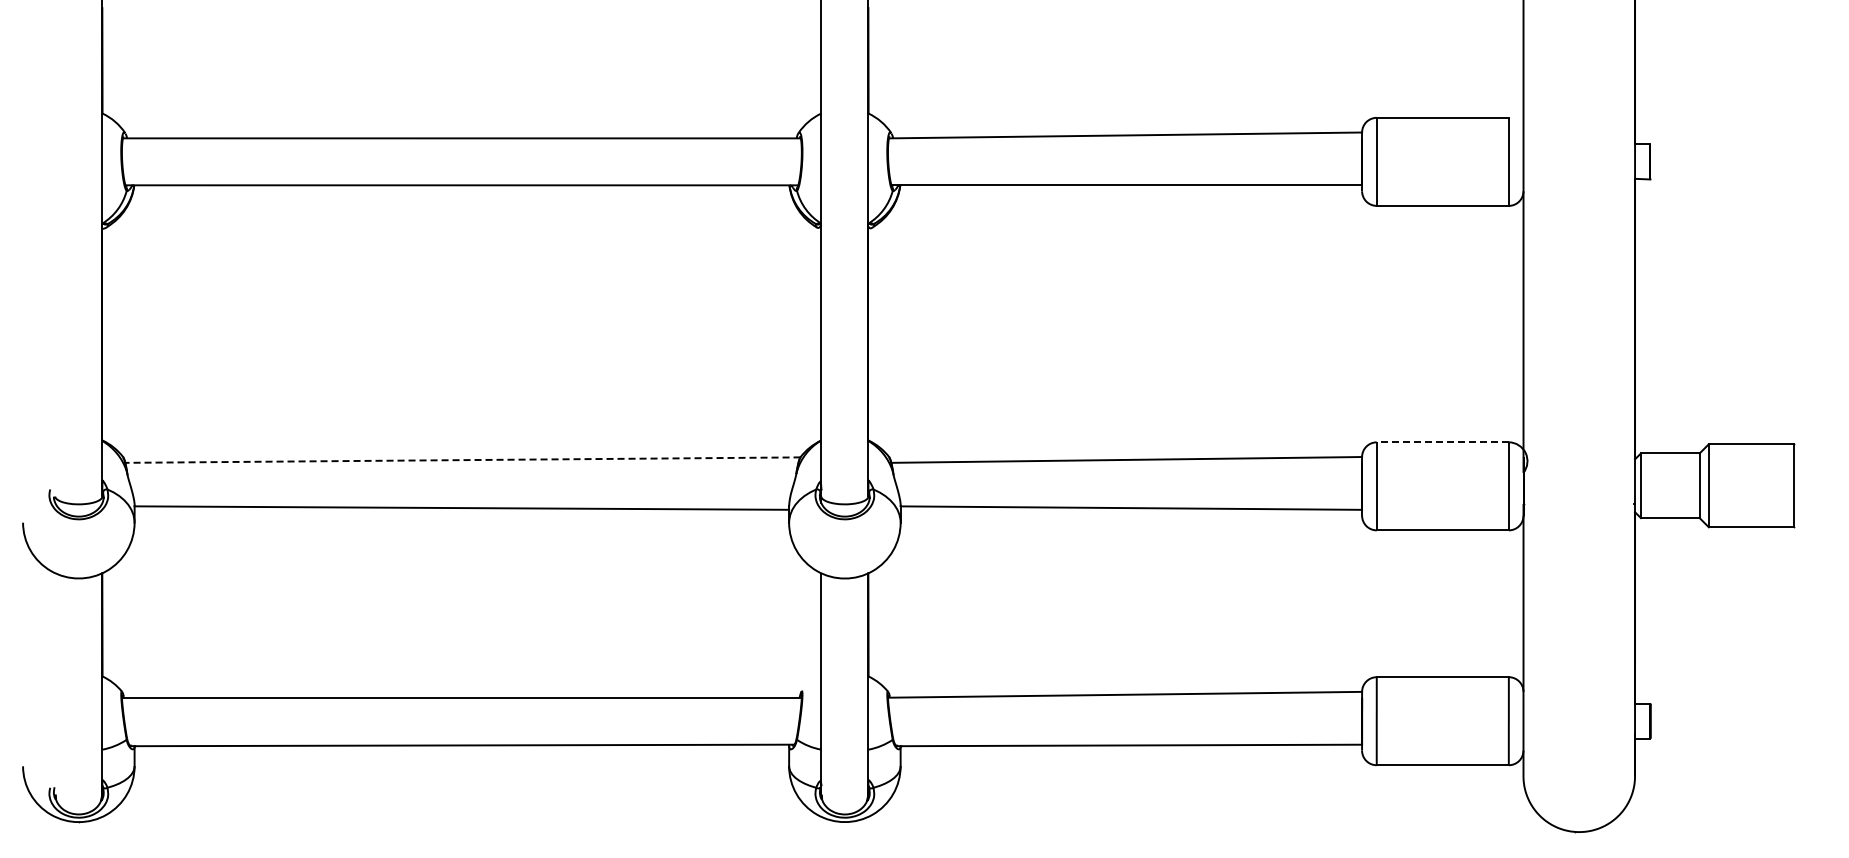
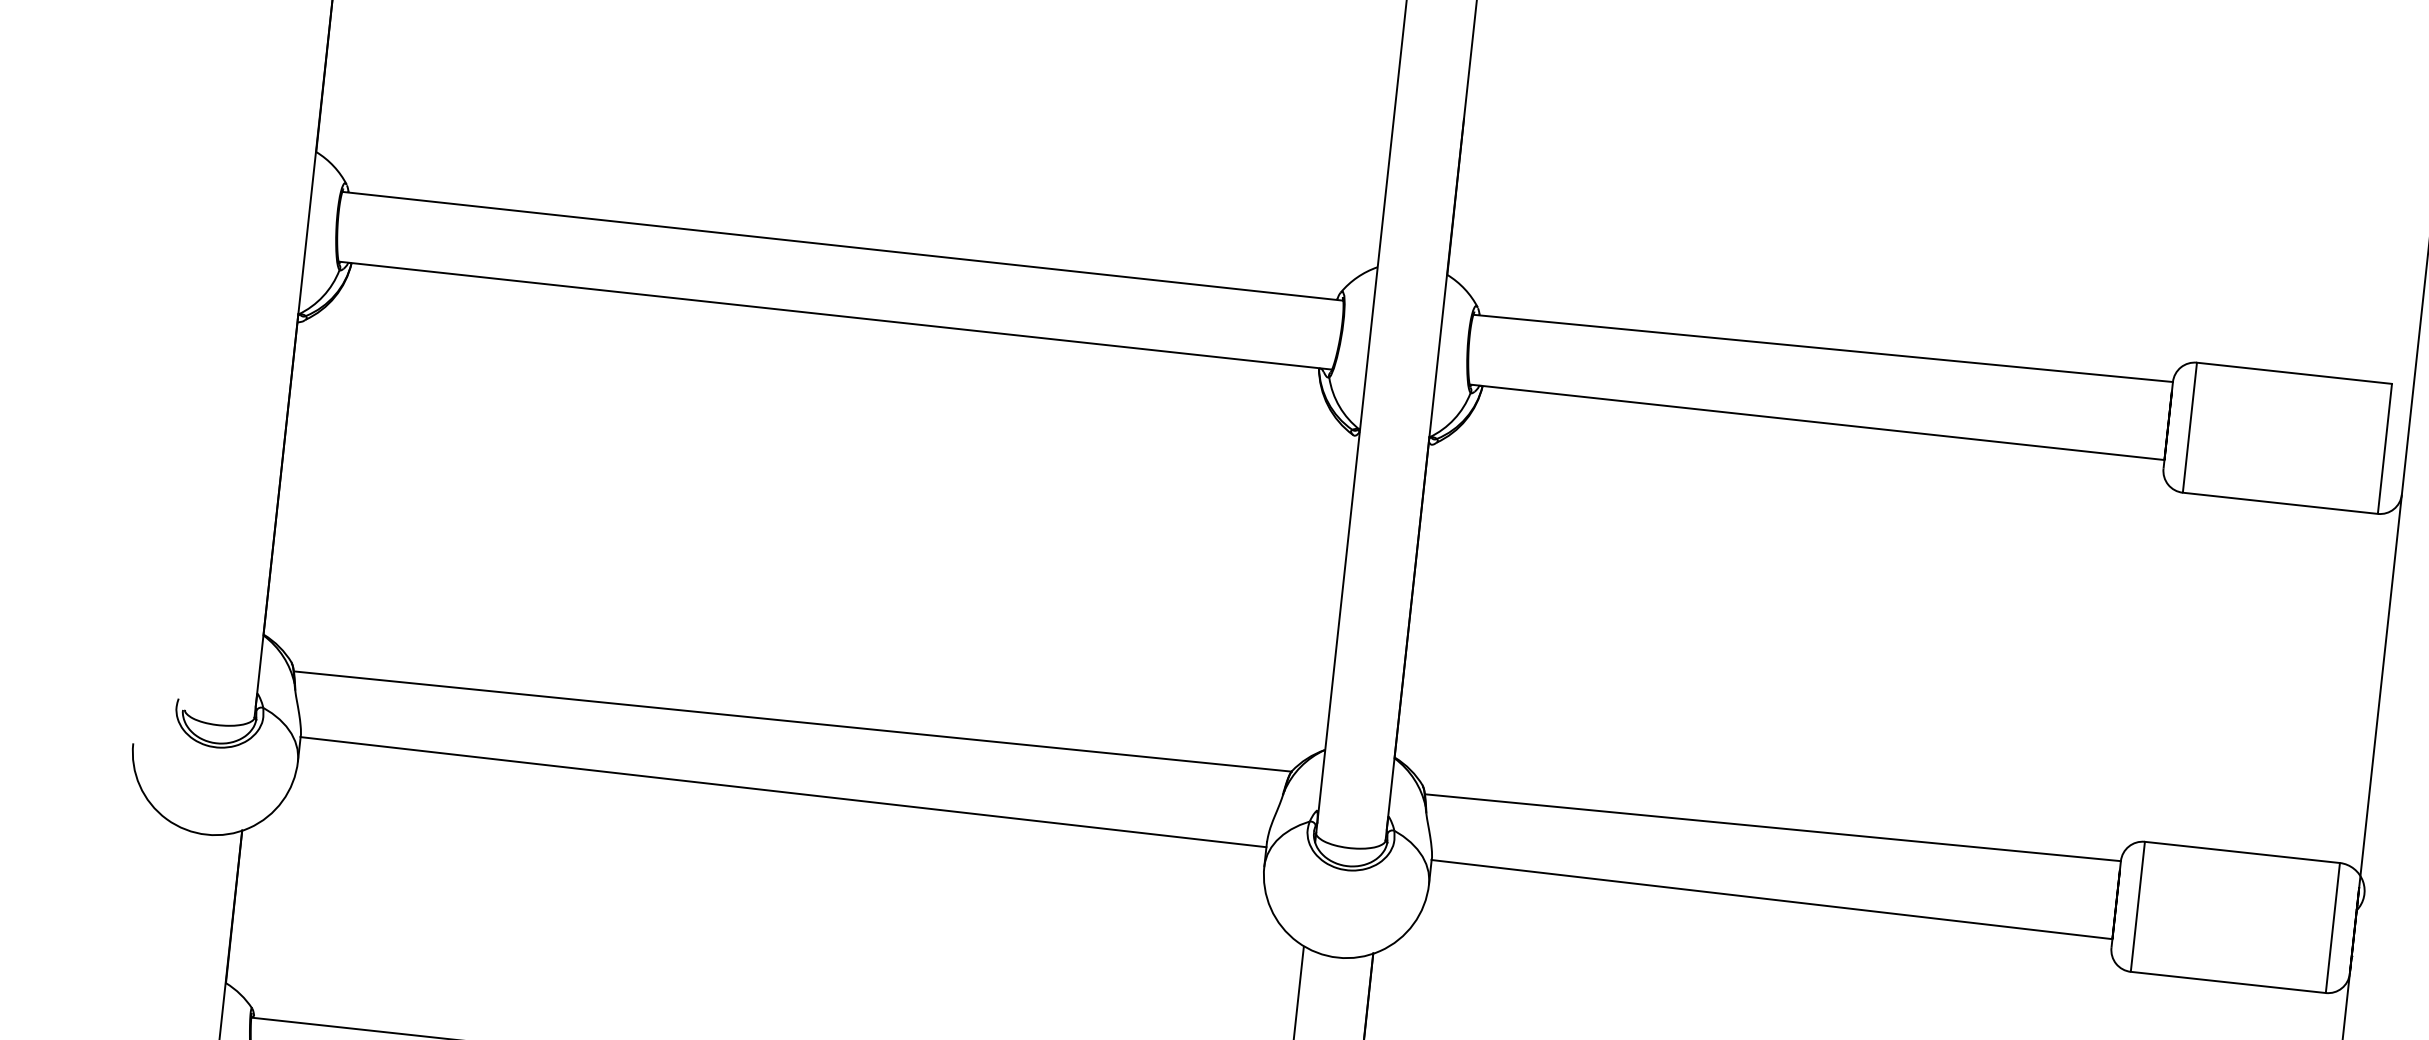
line: (1442, 442) -> (2241, 852), dashed -> solid
line: (462, 460) -> (792, 722), dashed -> solid

